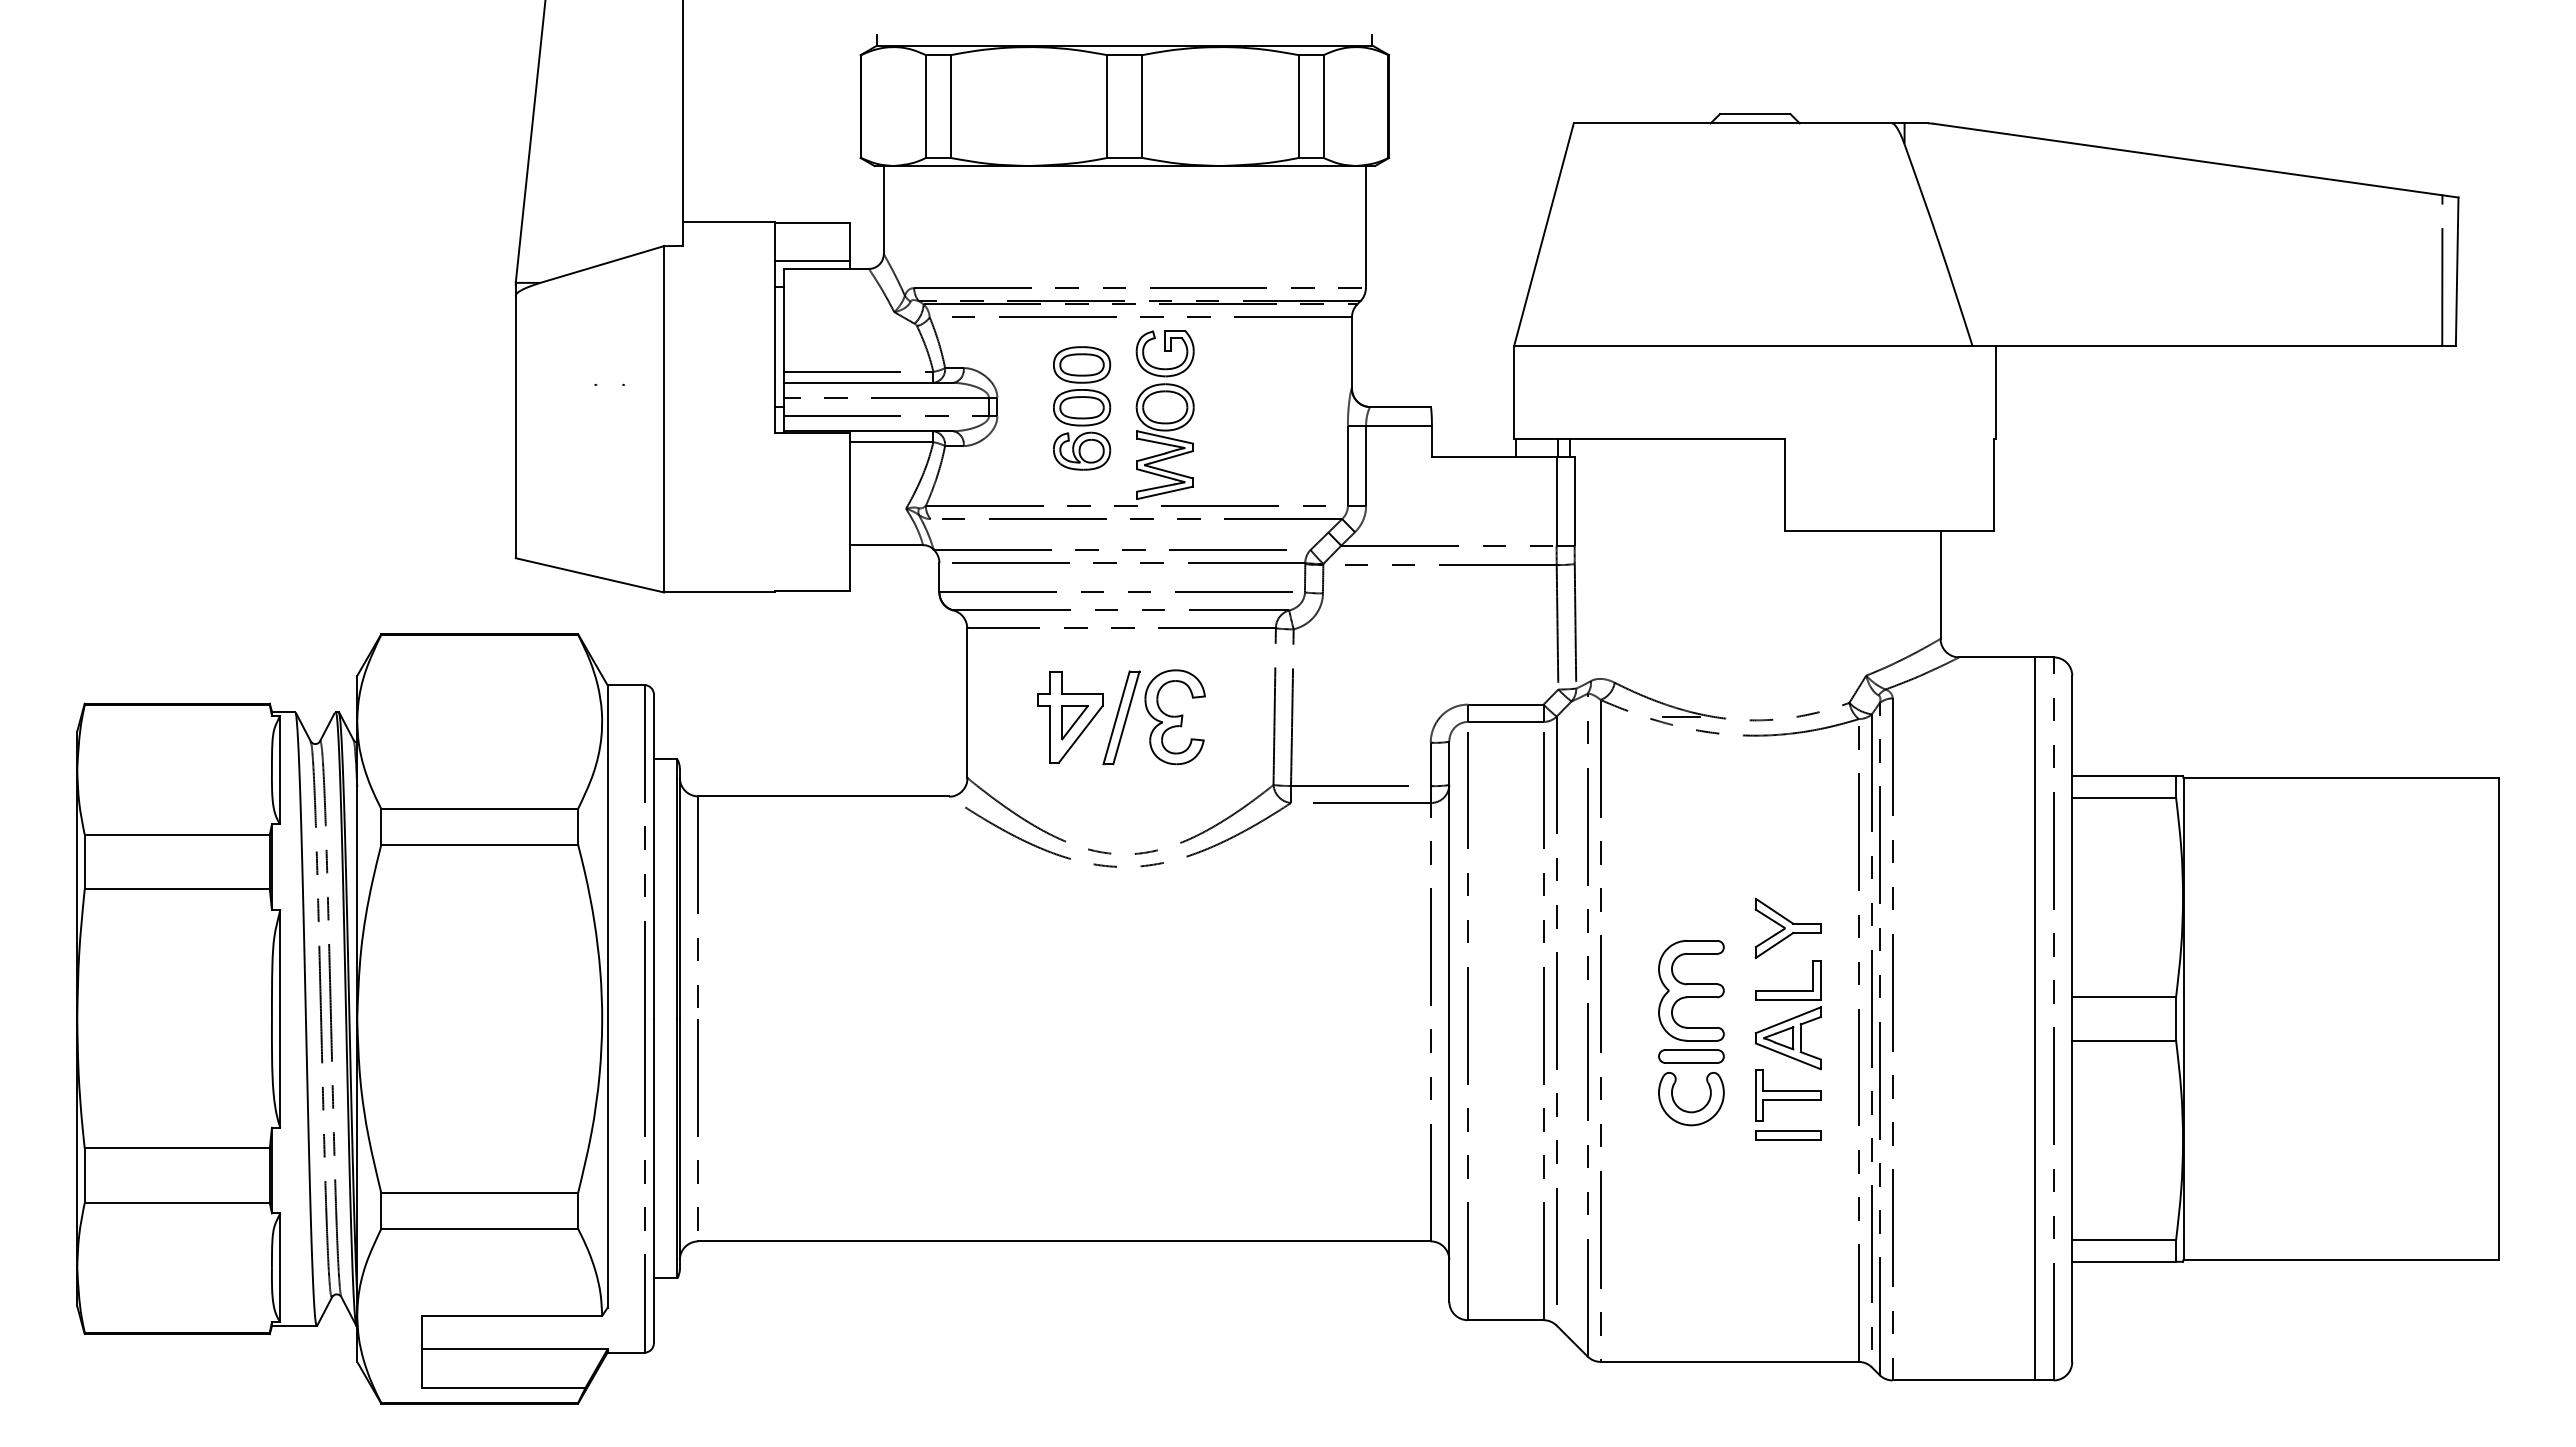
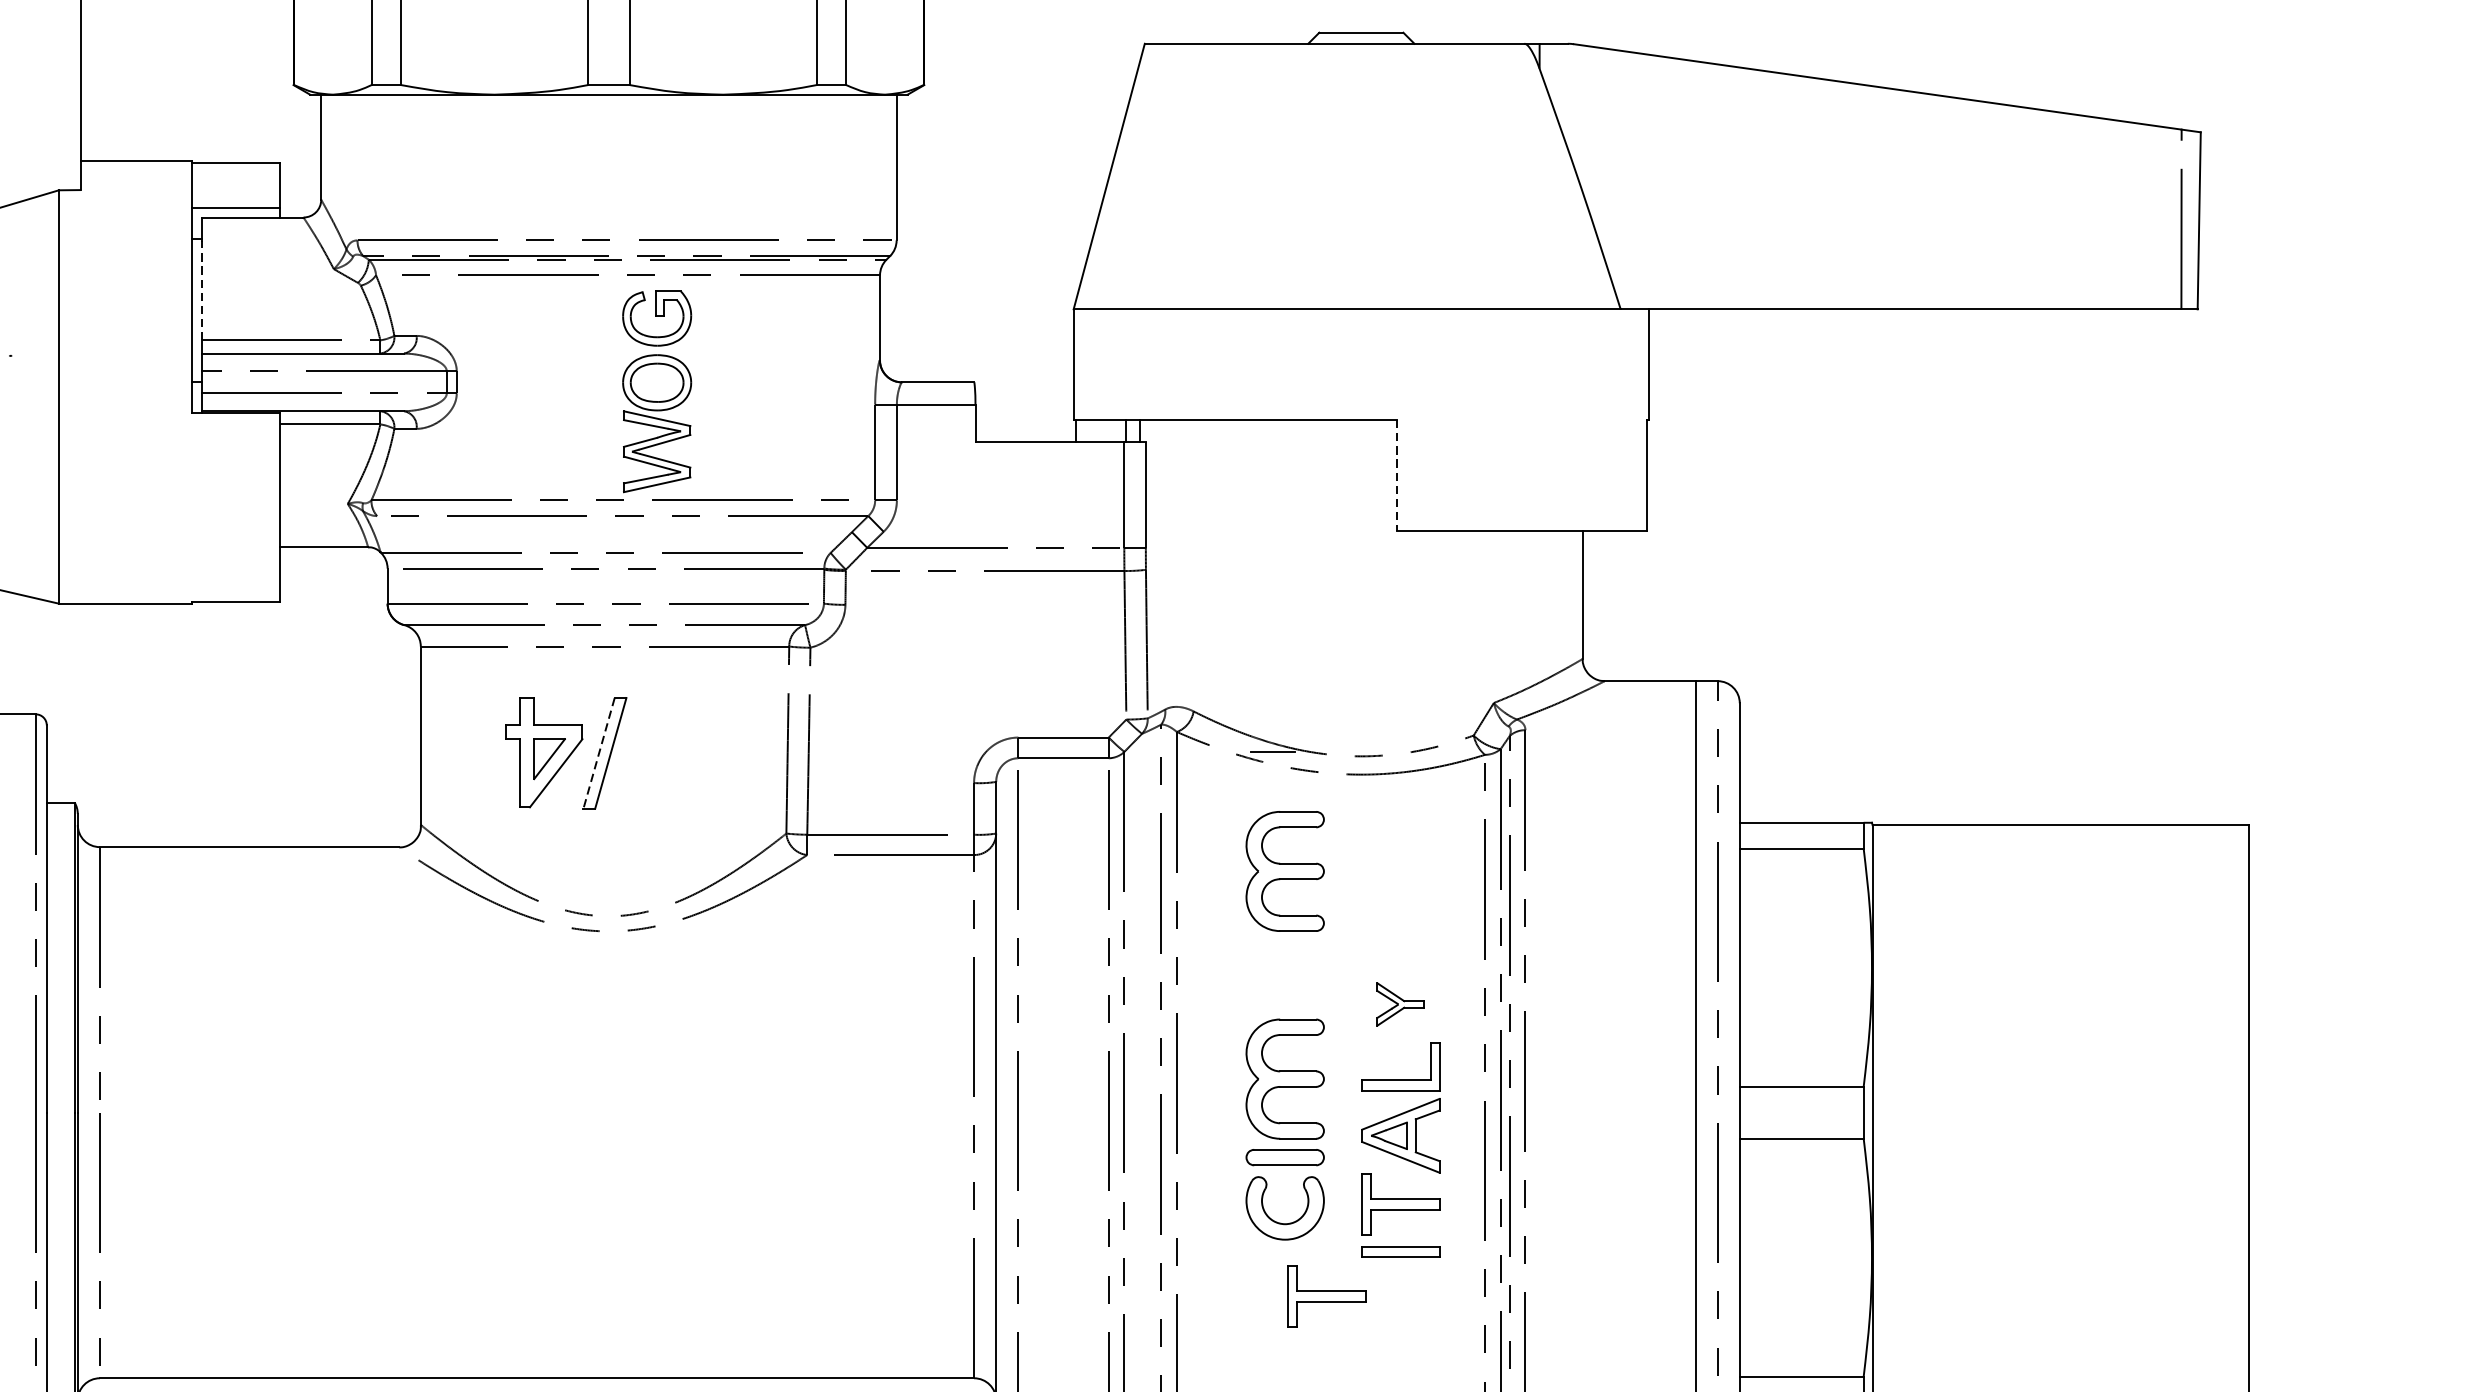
line: (783, 330) -> (201, 291), solid -> dashed
part: (1082, 408) -> (558, 384), removed
line: (1784, 485) -> (1396, 476), solid -> dashed
part: (1174, 717) -> (668, 752), removed
line: (1116, 718) -> (598, 754), solid -> dashed
part: (1691, 816) -> (1285, 871), added
part: (1787, 927) -> (1399, 1003), size x0.6
part: (1726, 1172) -> (1327, 1296), added

